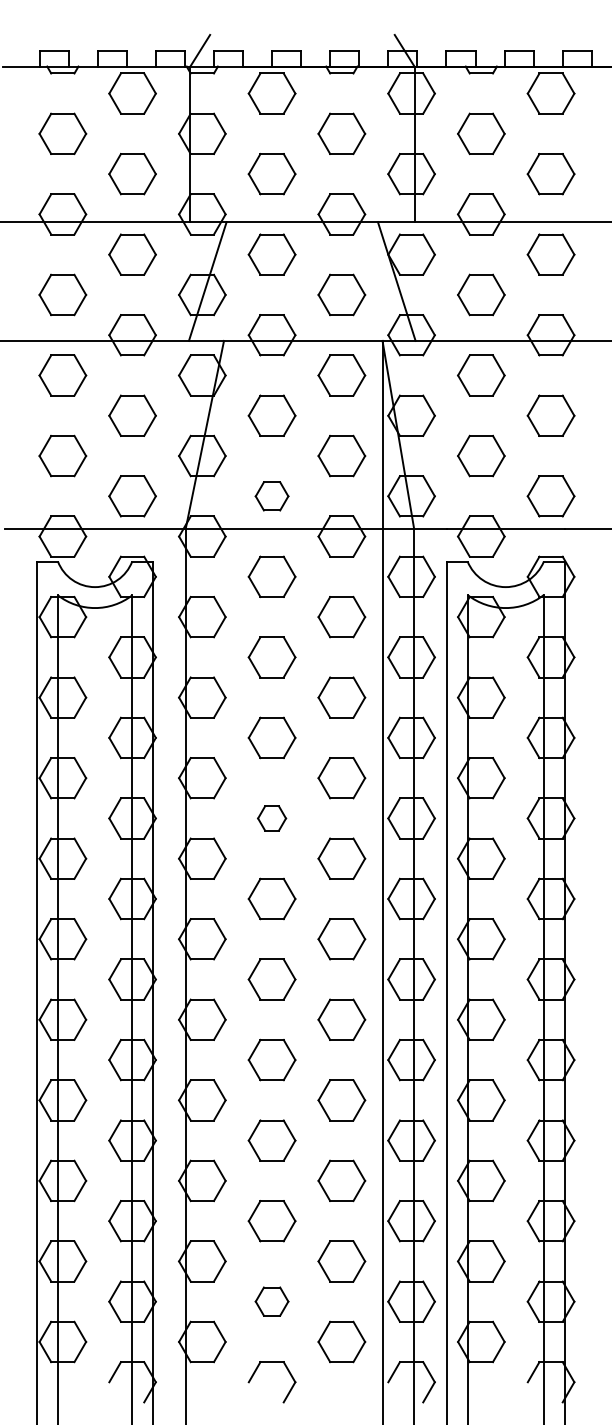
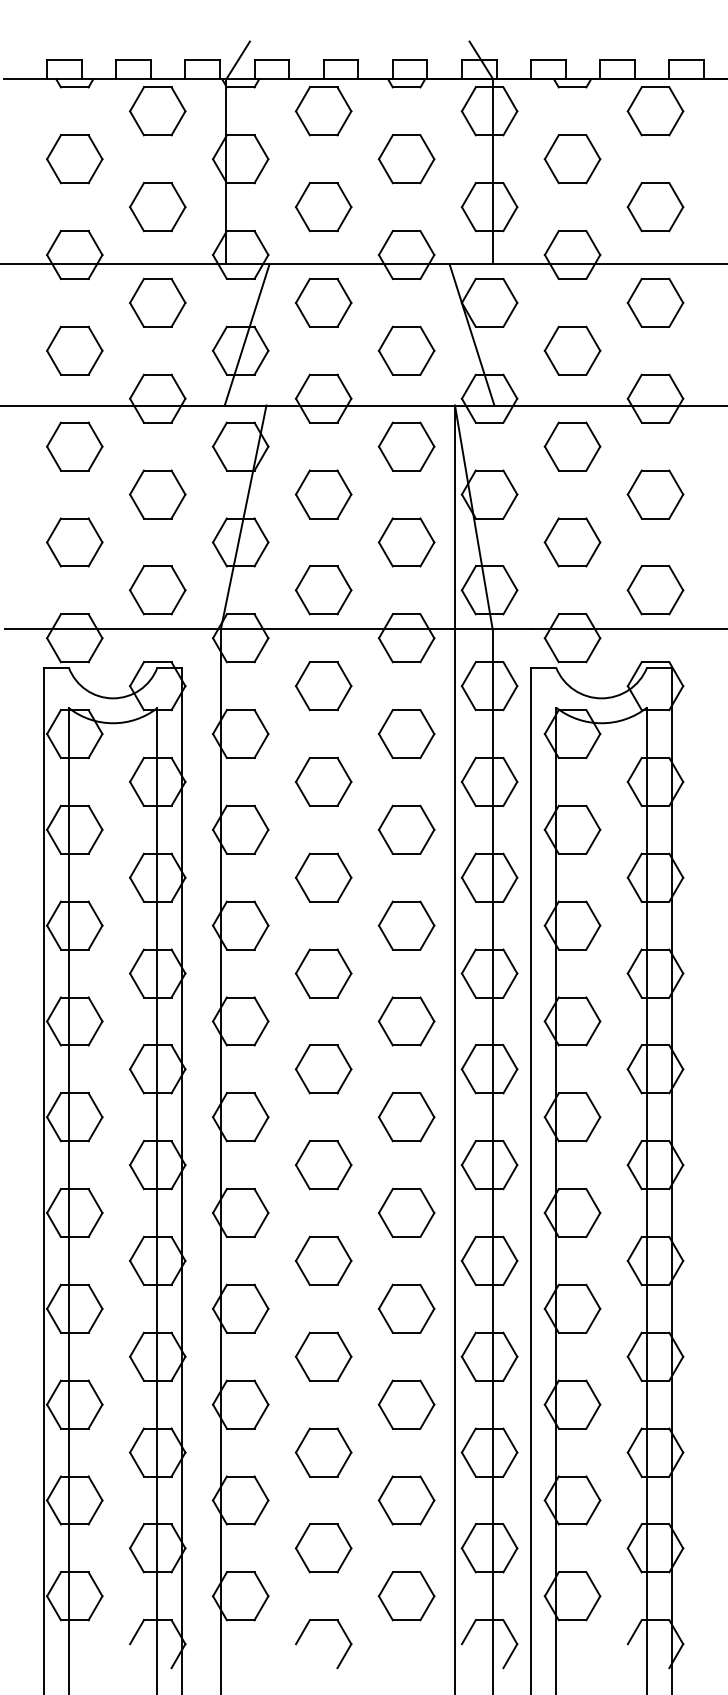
part: (271, 496) -> (322, 590), size x1.43
part: (271, 818) -> (322, 973), size x1.67
part: (271, 1301) -> (322, 1548), size x1.43

